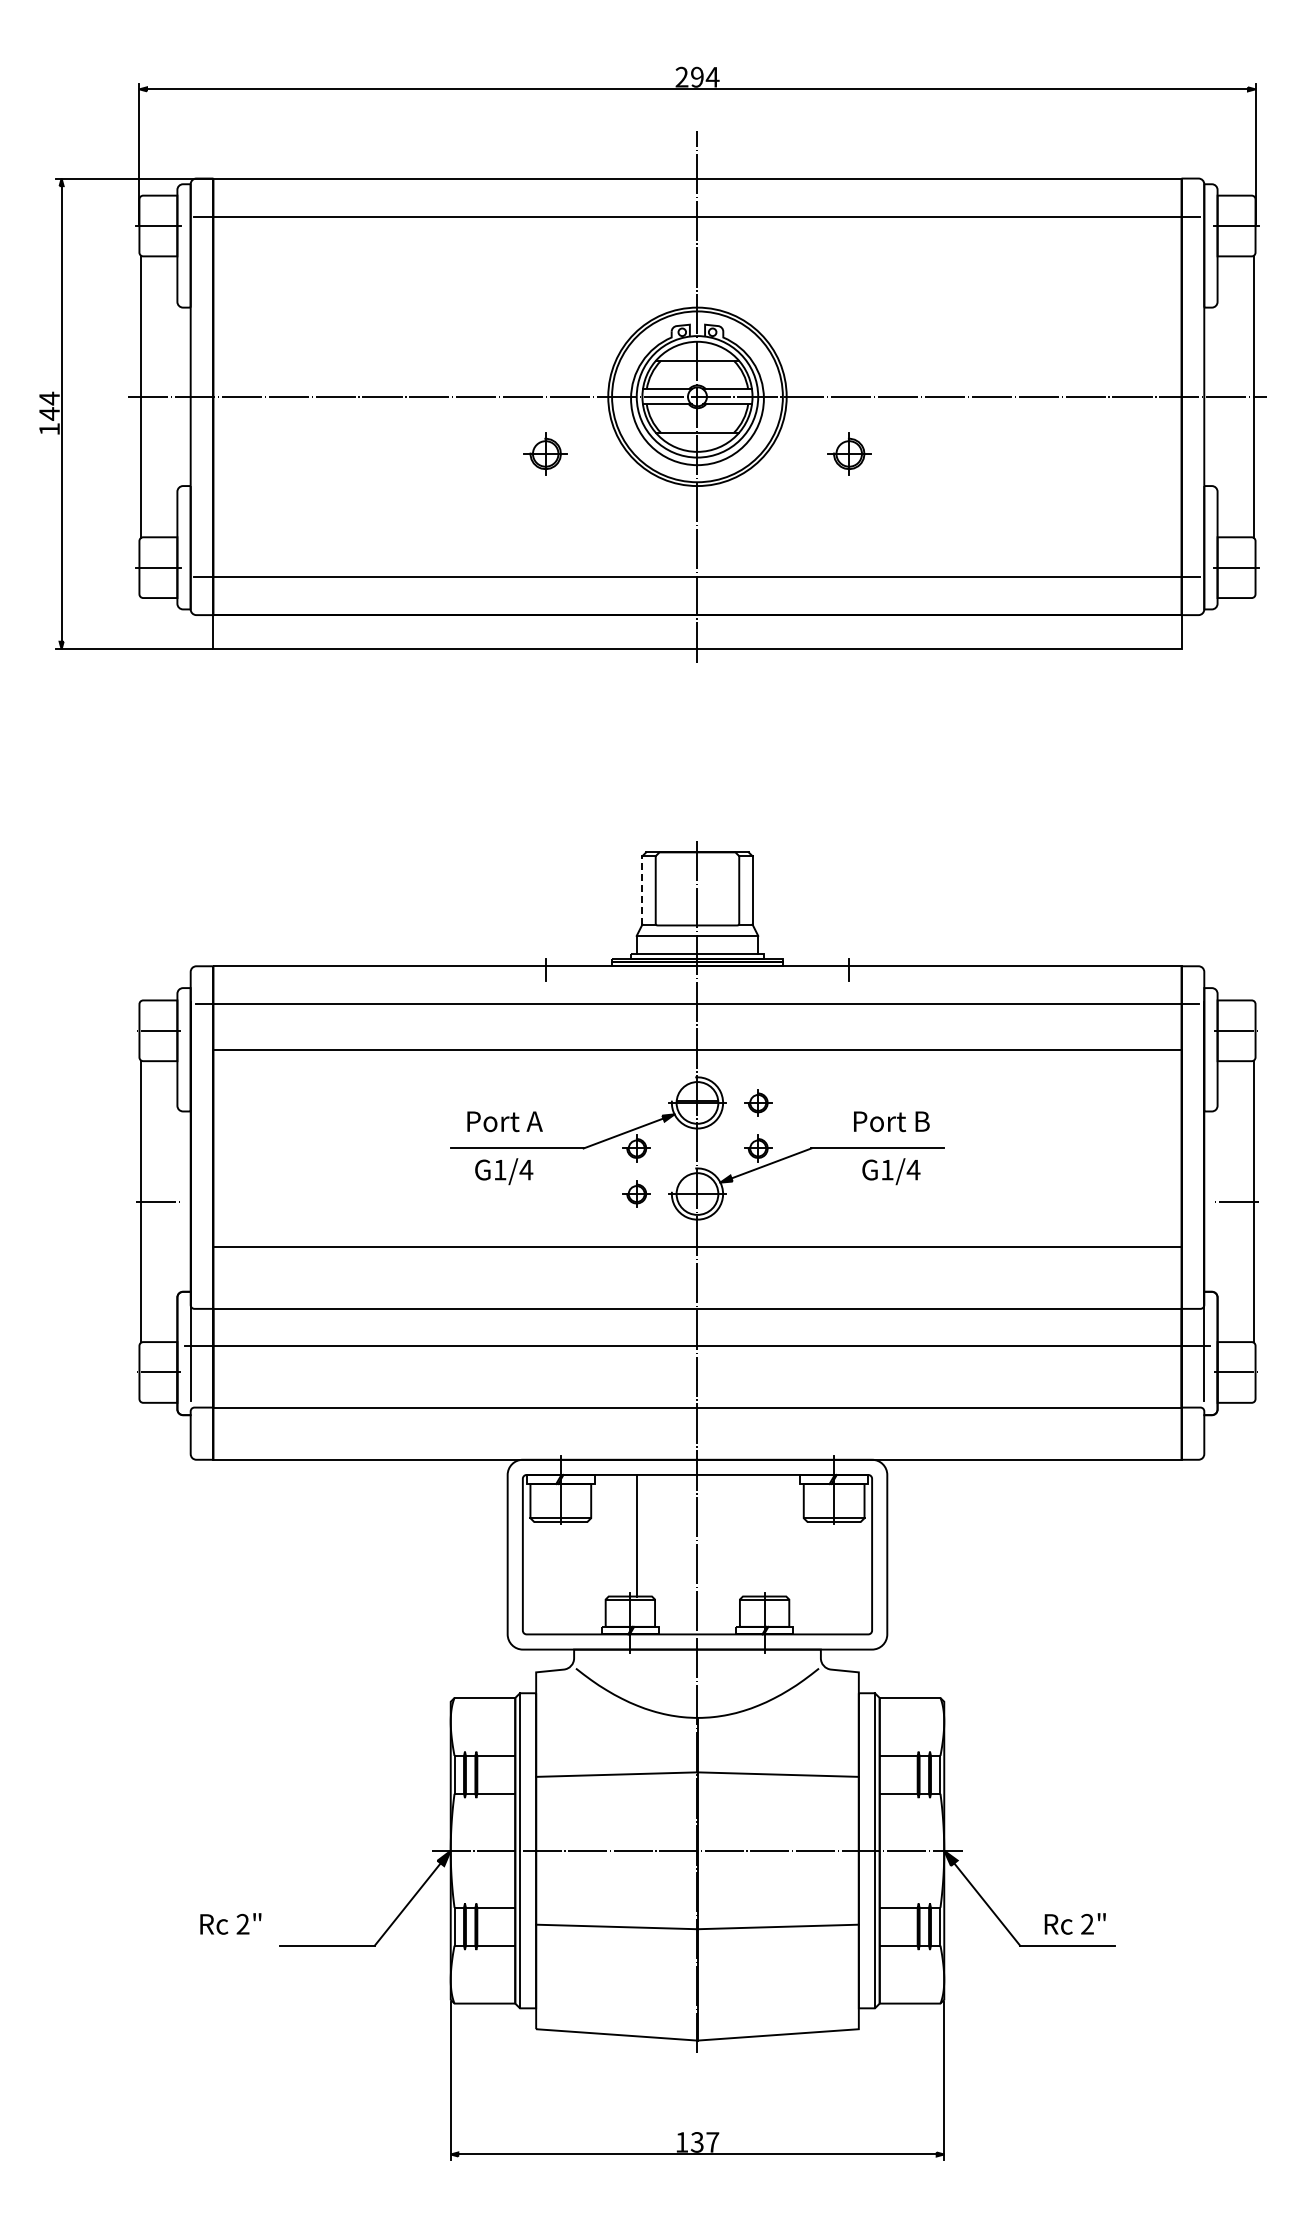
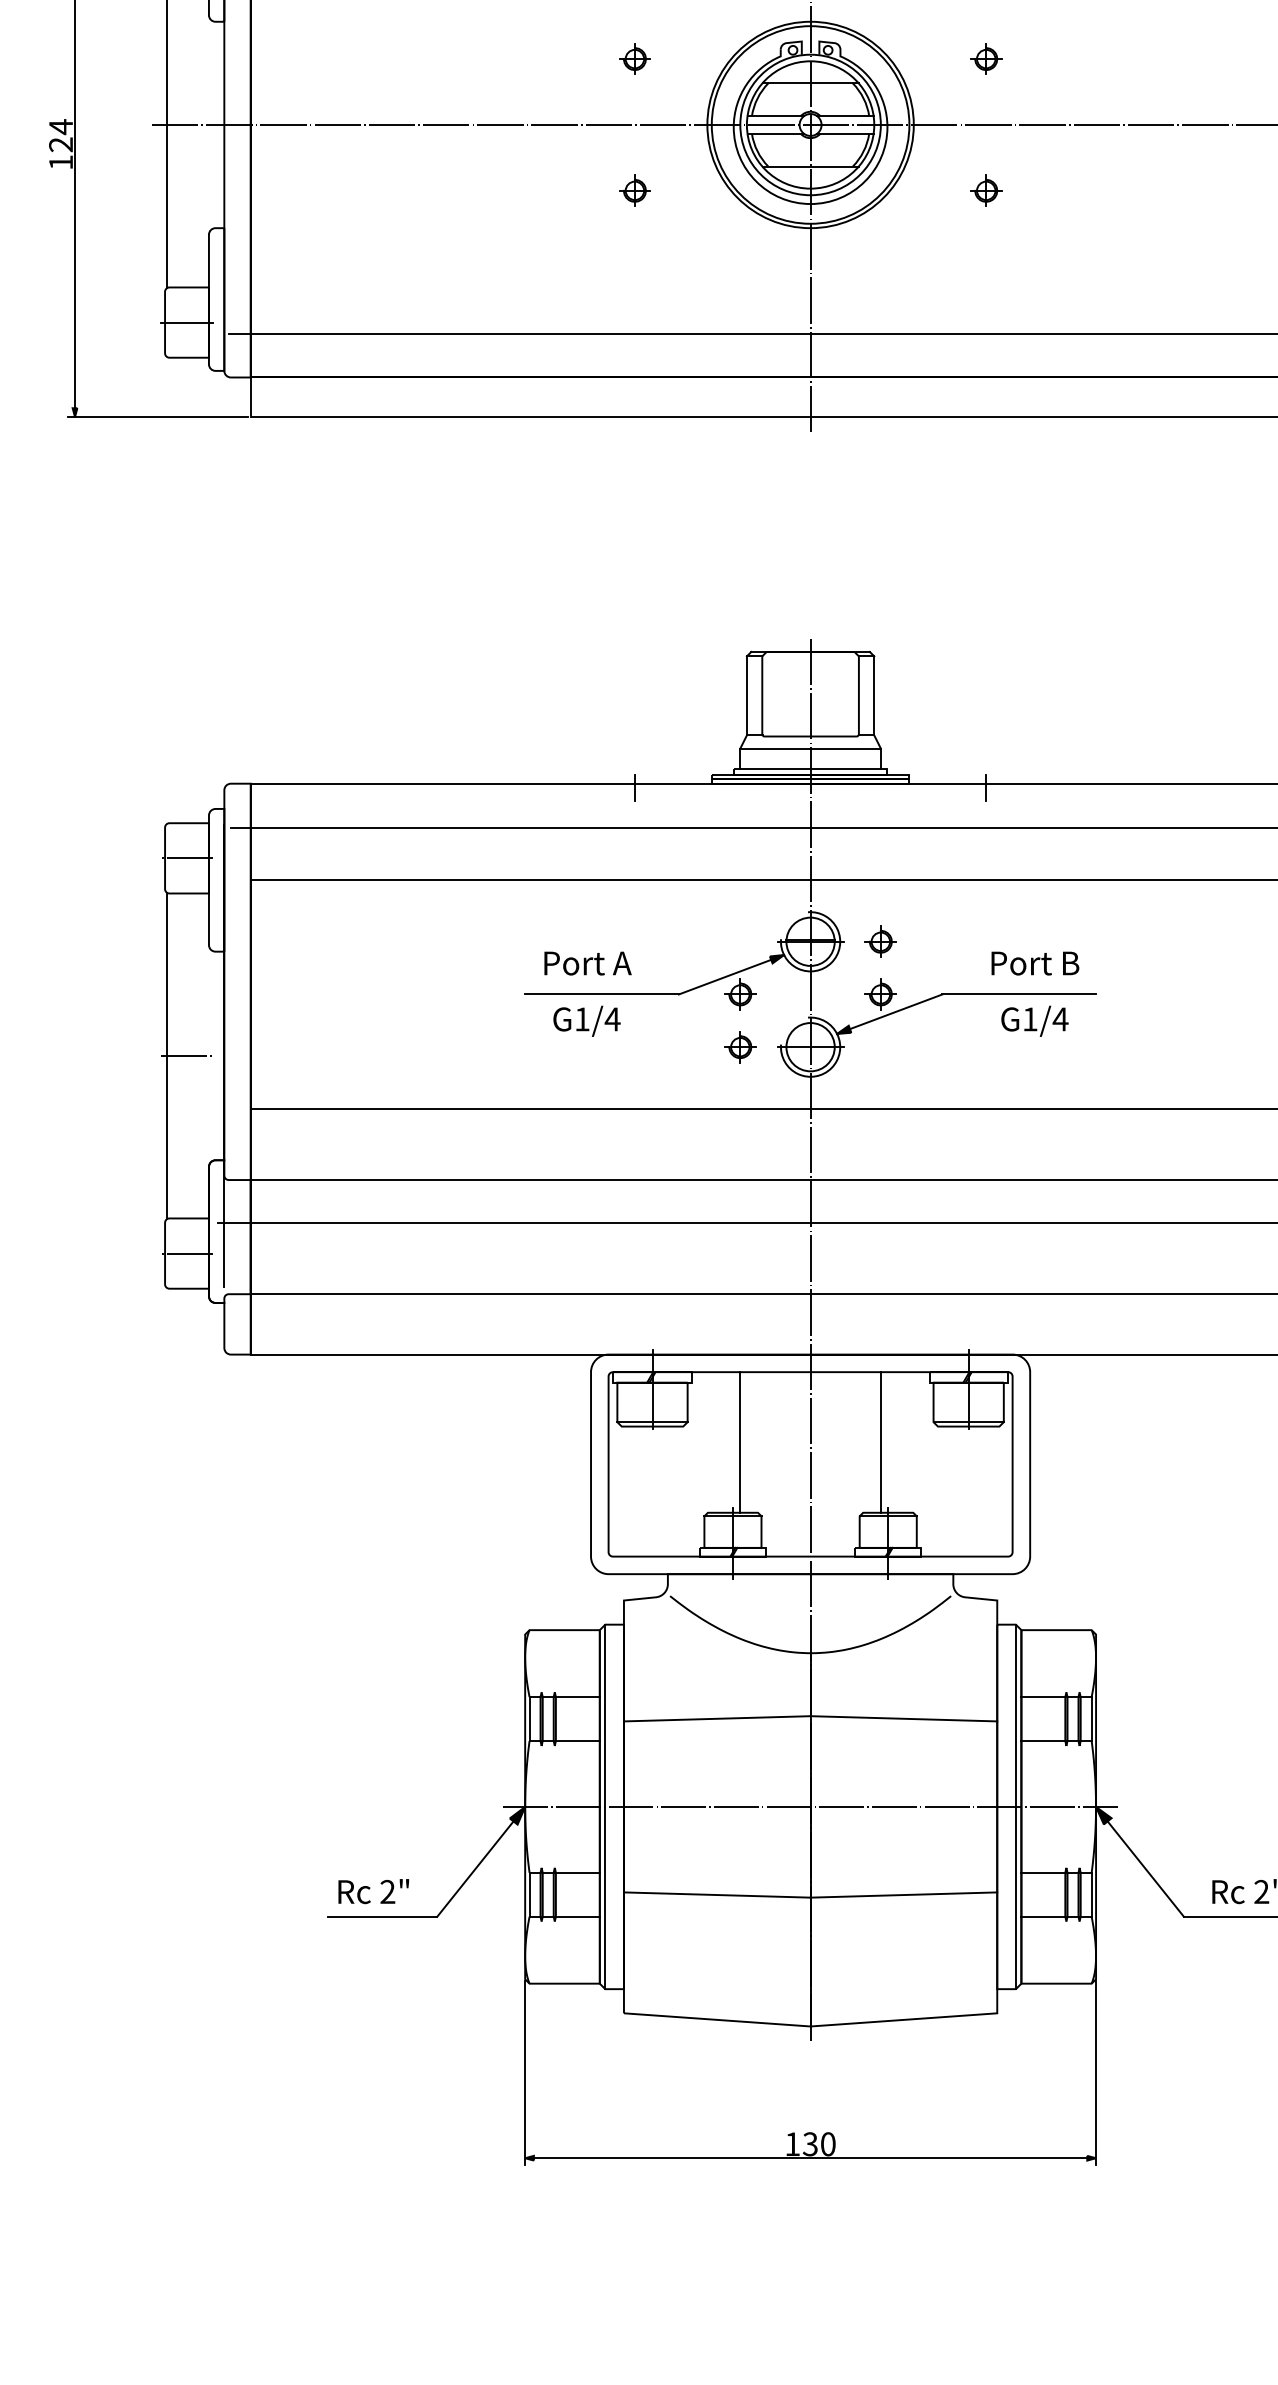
part: (545, 339) -> (634, 58), added
part: (849, 339) -> (986, 58), added
text: (49, 413) -> (61, 144), 144 -> 124
part: (545, 453) -> (634, 190), size x0.62
part: (849, 453) -> (986, 190), size x0.62
line: (642, 889) -> (746, 694), dashed -> solid
line: (758, 1535) -> (881, 1442), added
text: (230, 1923) -> (373, 1891), moved
text: (712, 2142) -> (827, 2144), 137 -> 130

